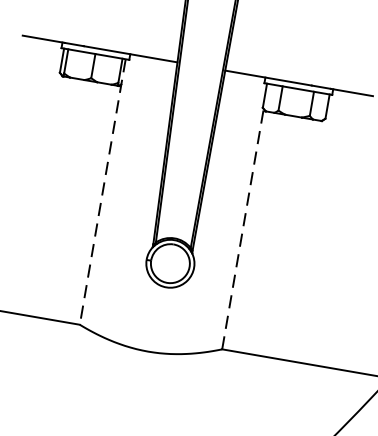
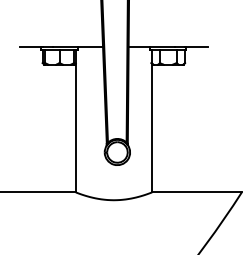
line: (102, 192) -> (75, 121), dashed -> solid
line: (243, 228) -> (152, 127), dashed -> solid

